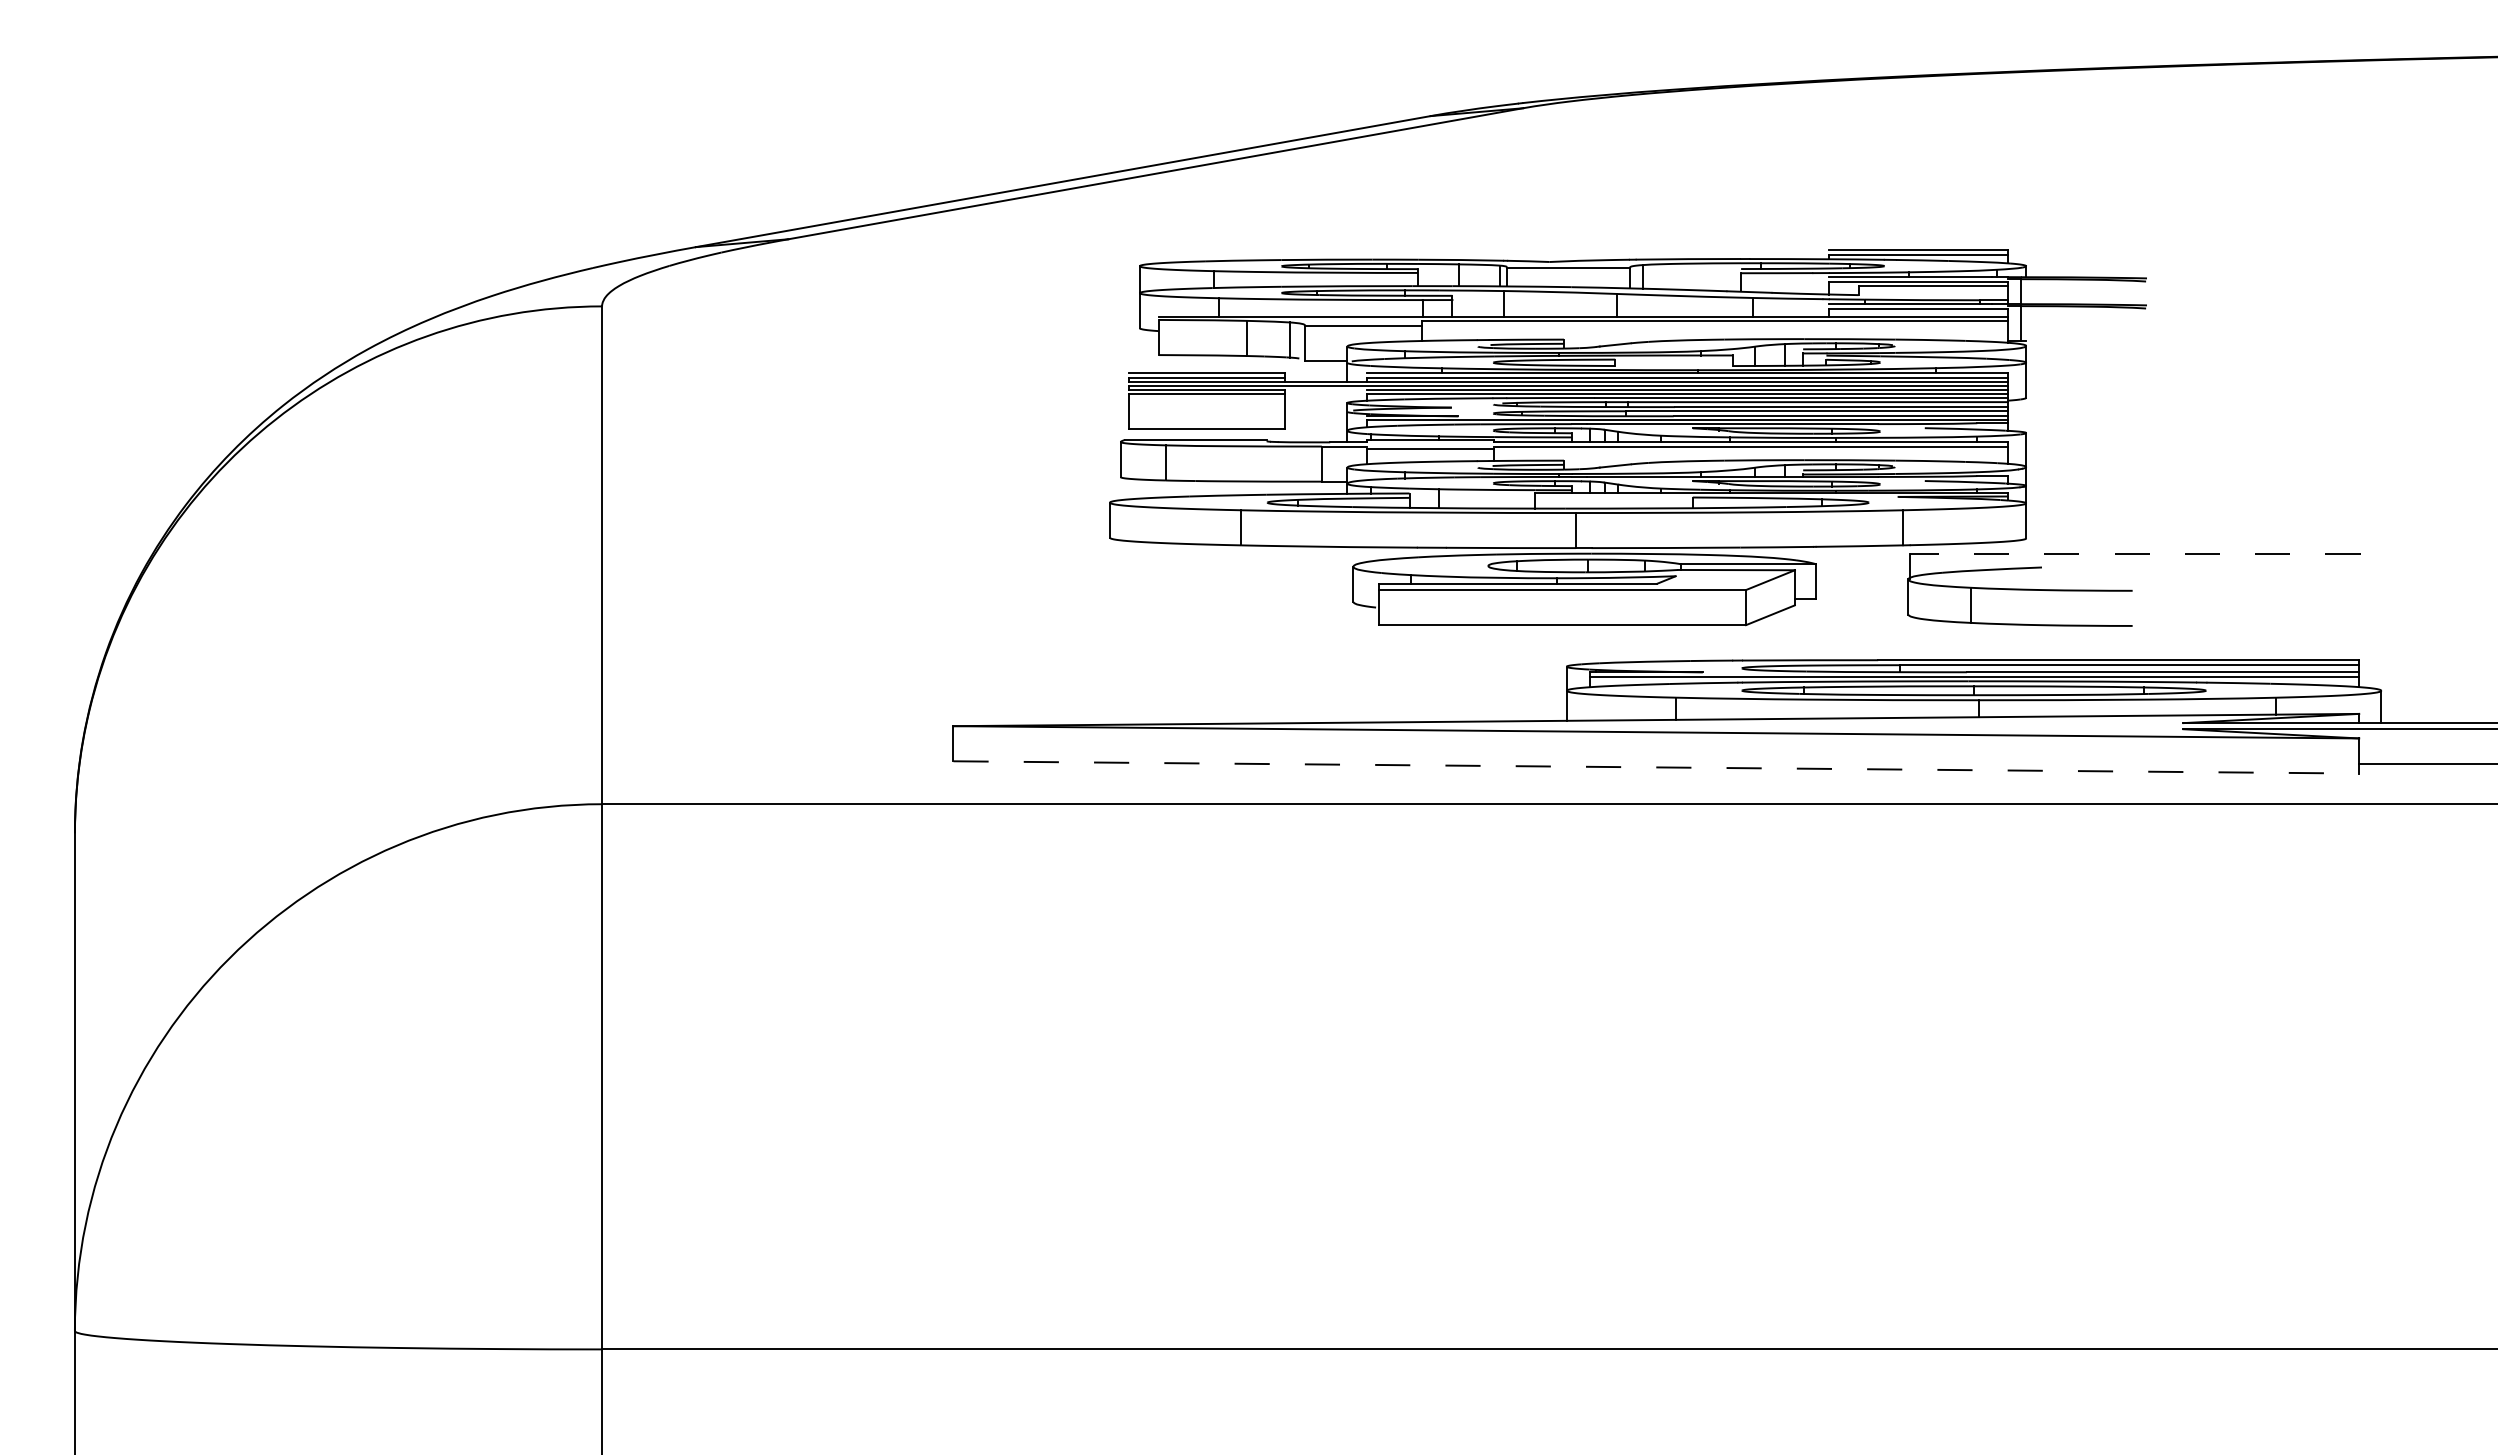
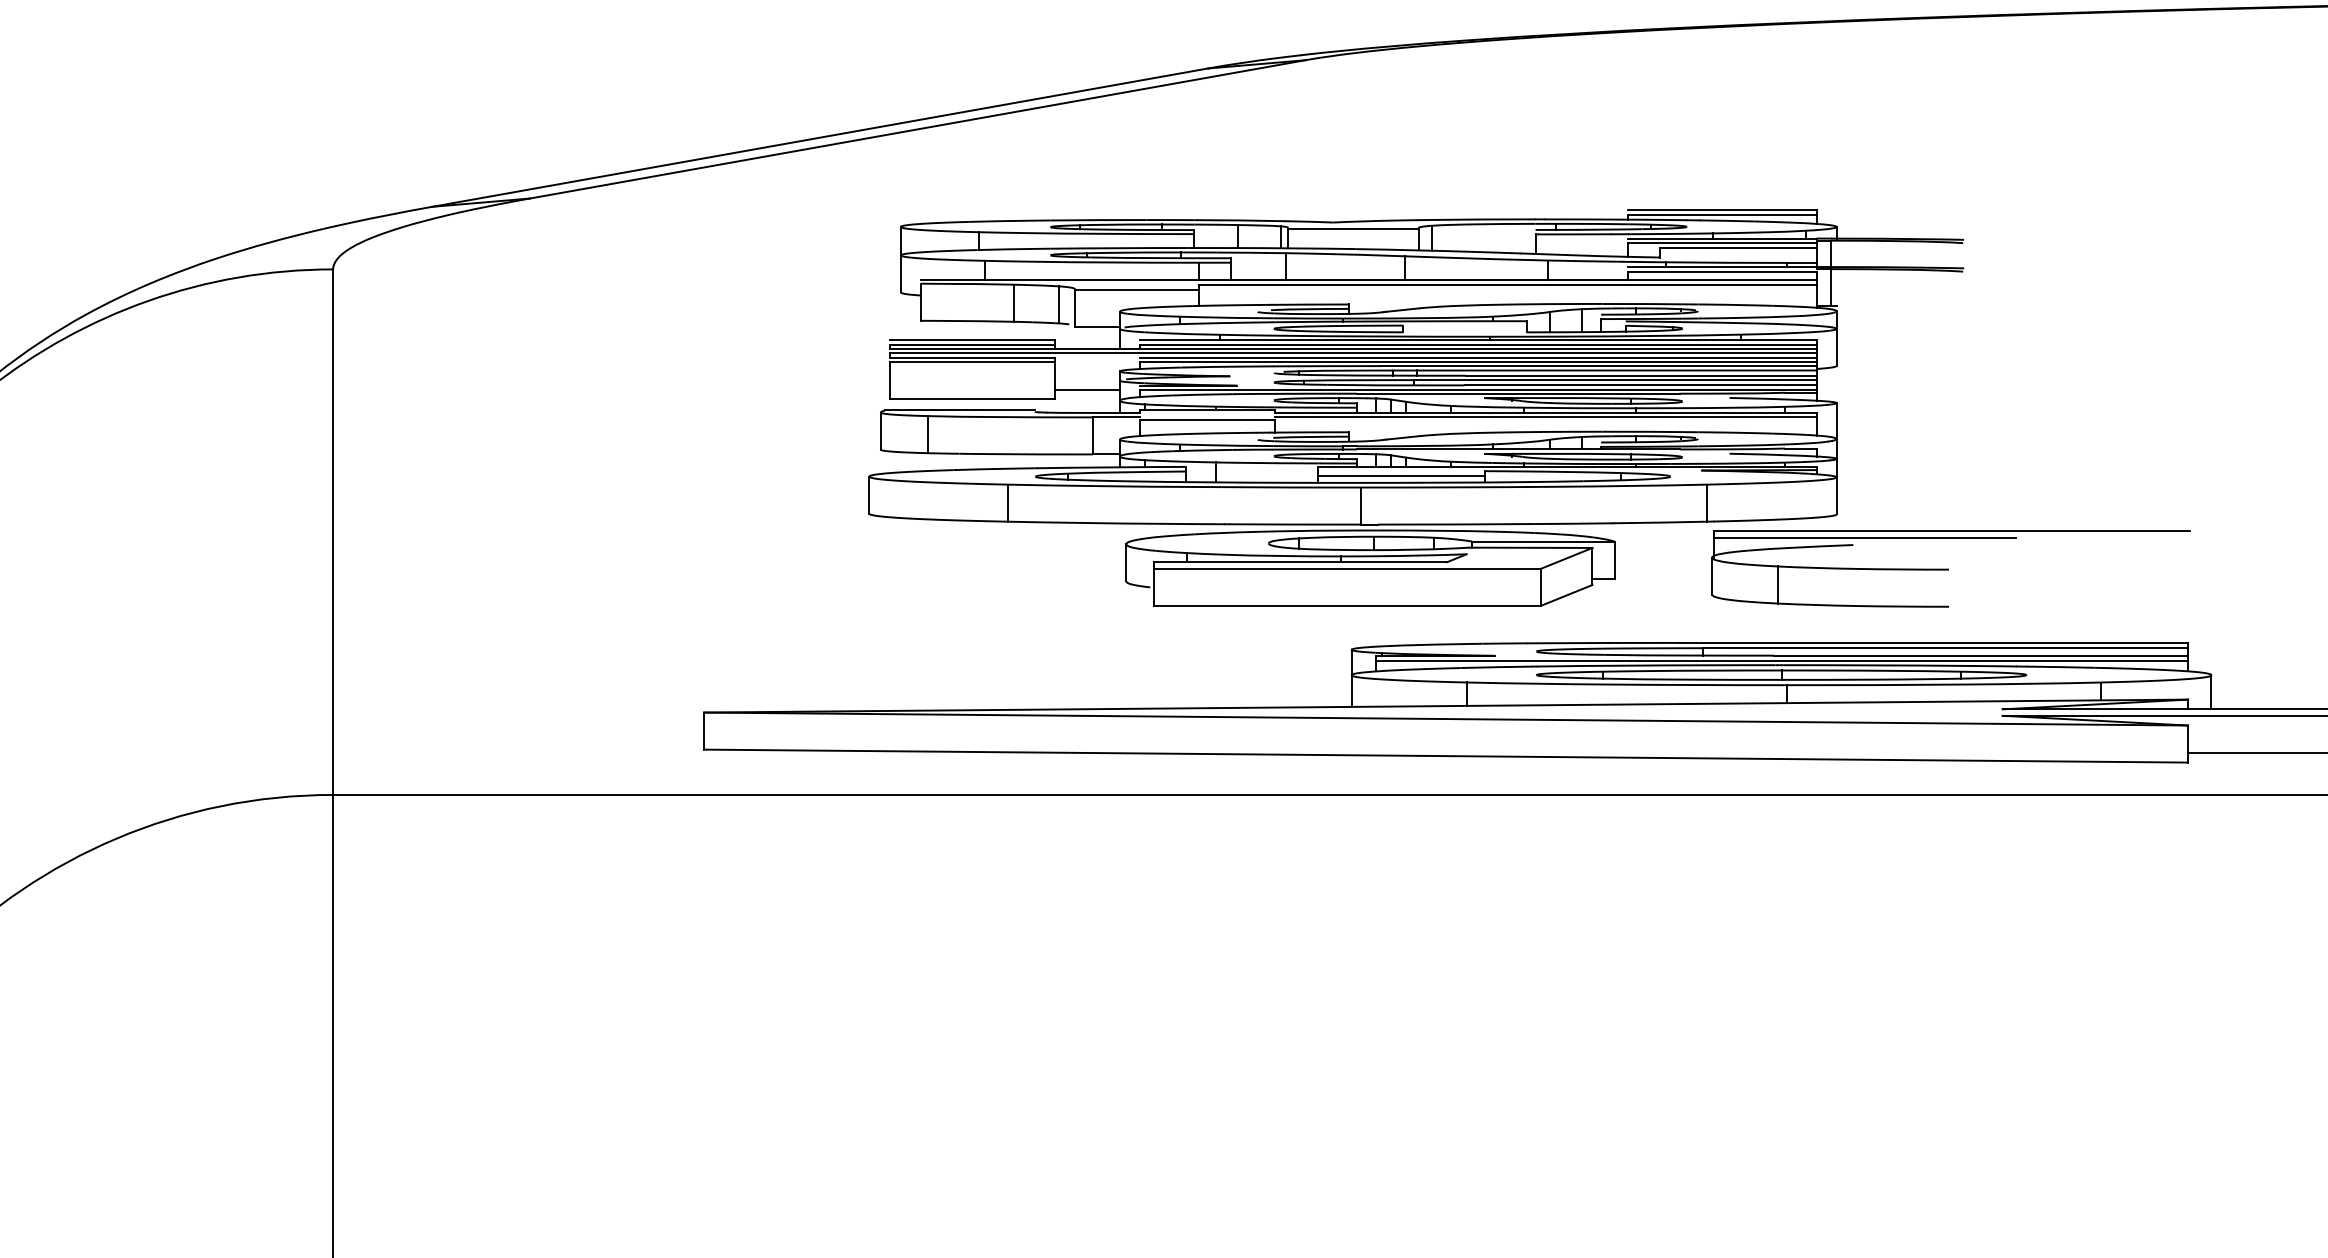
line: (1316, 420) -> (1087, 389), added
line: (1613, 502) -> (1400, 476), added
line: (2134, 554) -> (1950, 531), dashed -> solid
line: (2052, 560) -> (1864, 537), added
line: (1656, 767) -> (1446, 756), dashed -> solid

